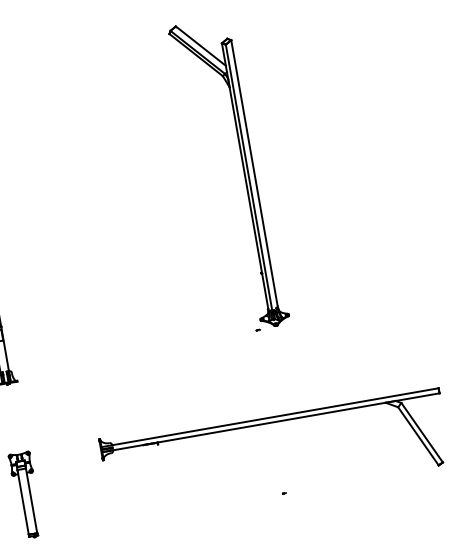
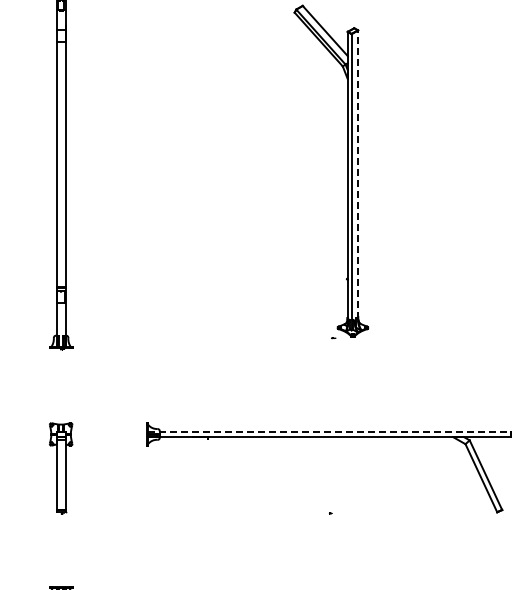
line: (254, 174) -> (358, 174), solid -> dashed
line: (270, 417) -> (330, 431), solid -> dashed

